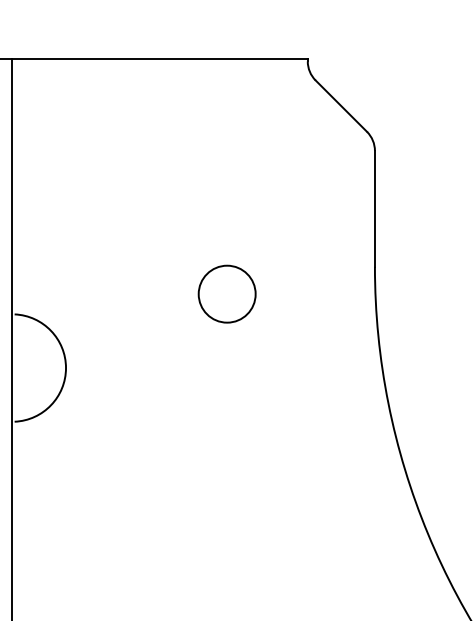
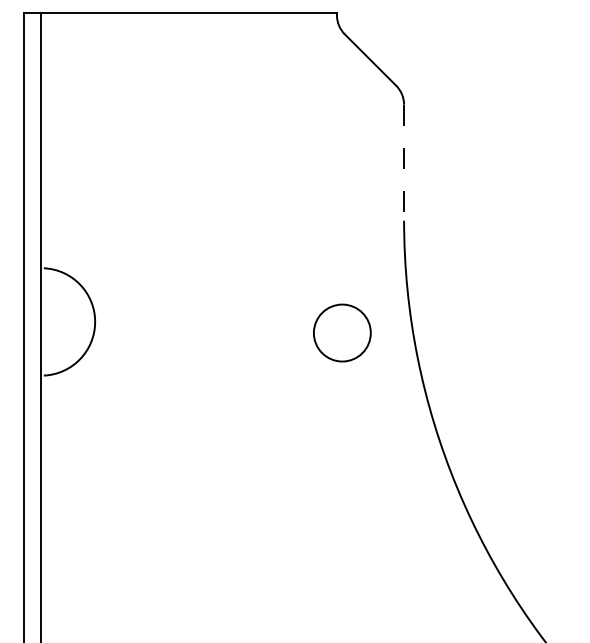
line: (375, 208) -> (404, 162), solid -> dashed
circle: (227, 293) -> (342, 332), moved

